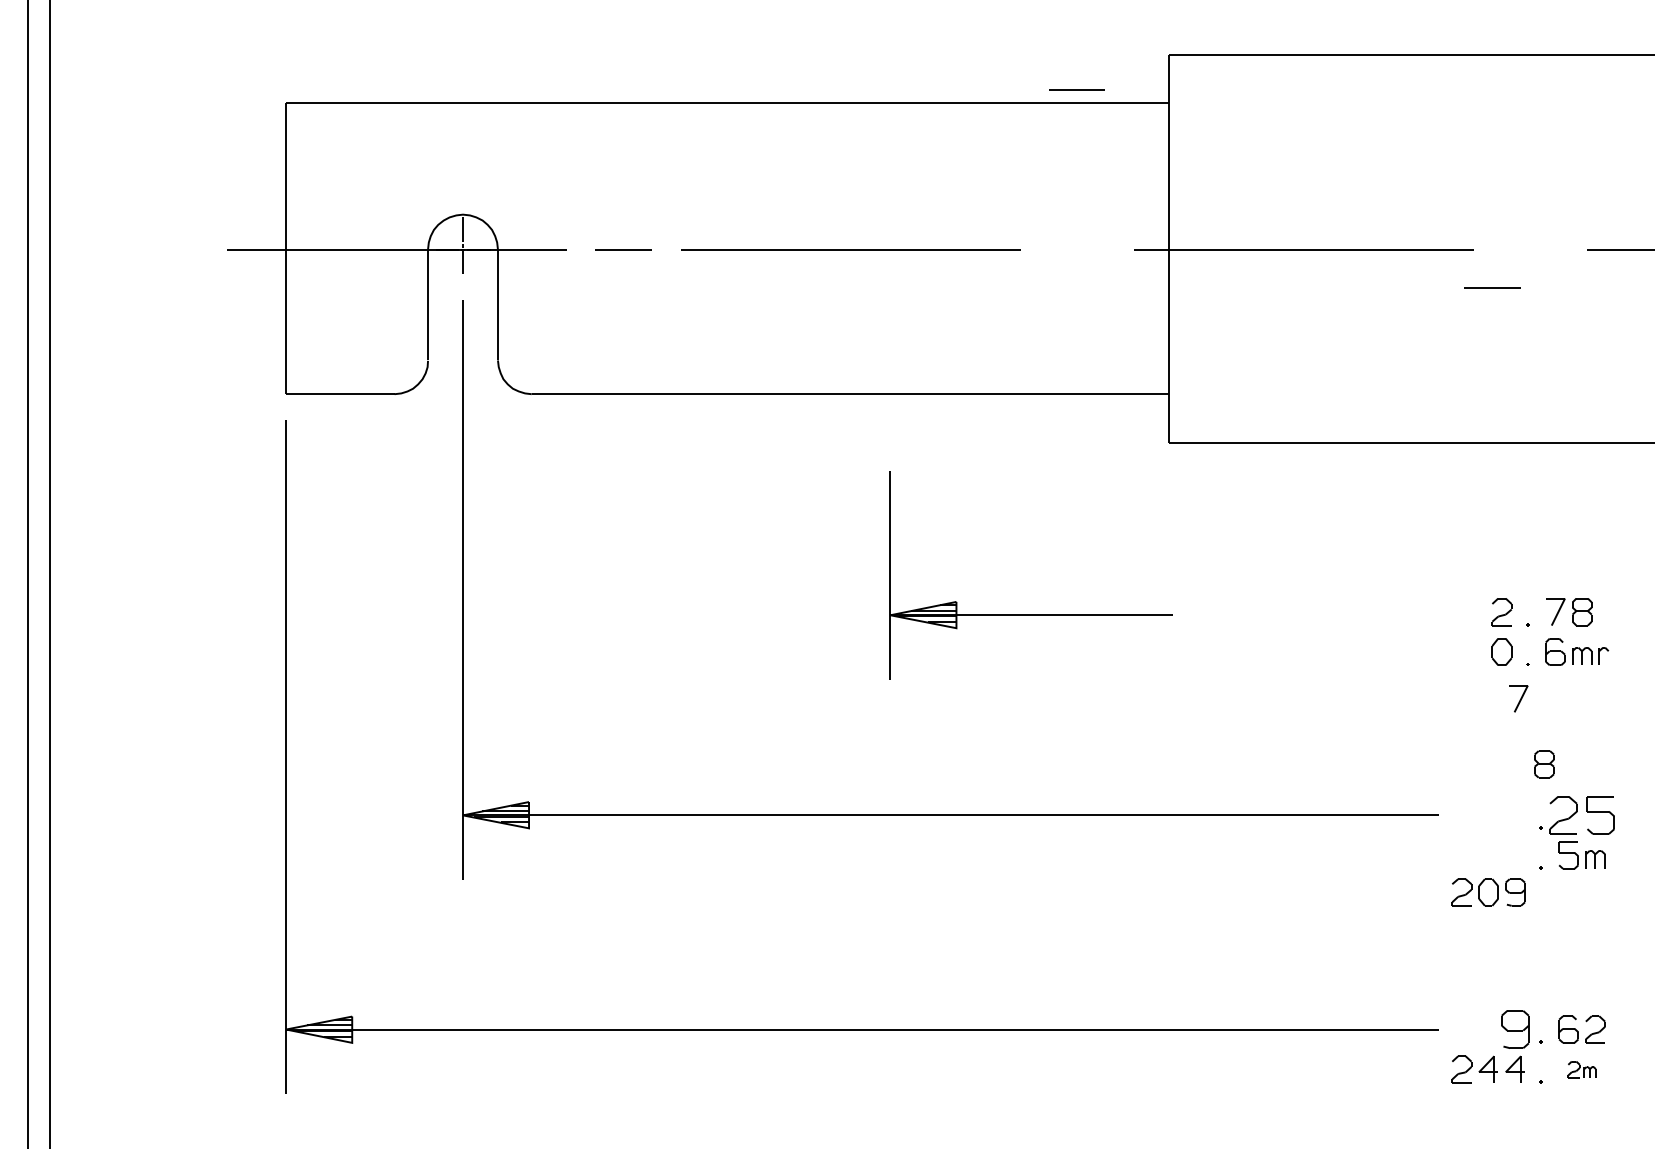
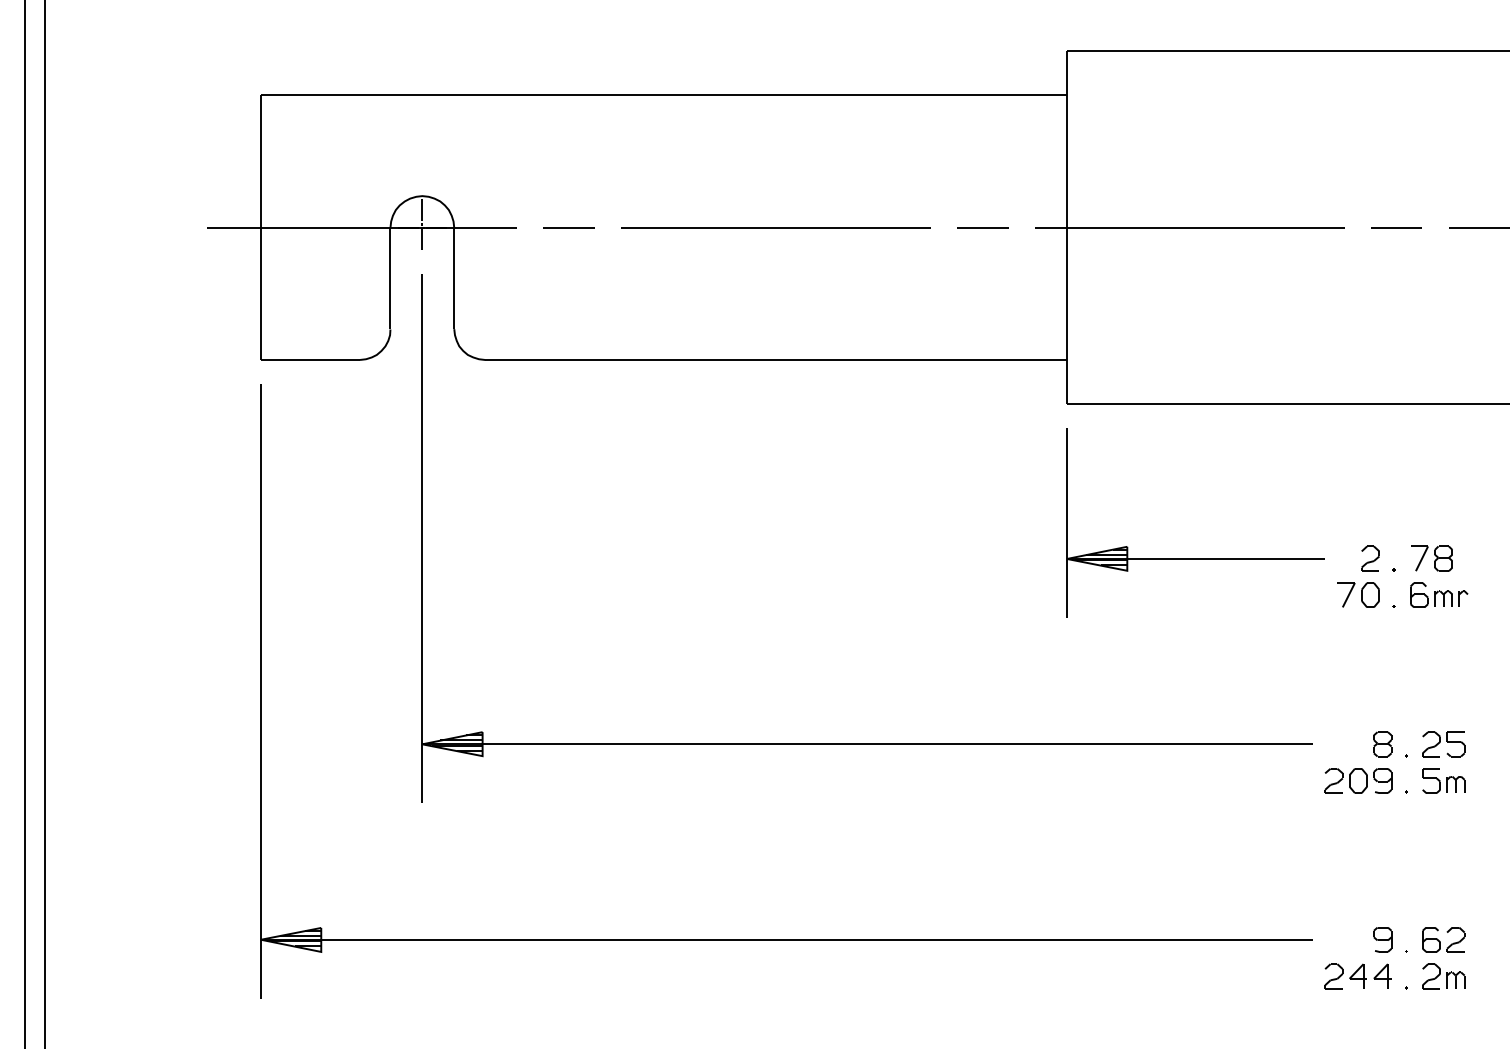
line: (1076, 89) -> (982, 227), moved
line: (1492, 287) -> (1396, 227), moved
part: (1030, 614) -> (1194, 558), moved
part: (1518, 698) -> (1346, 594), moved
part: (1544, 764) -> (1382, 744), moved
part: (1581, 815) -> (1443, 744), size x0.71
part: (1488, 892) -> (1358, 780), moved
part: (1515, 1029) -> (1382, 939), size x0.71
part: (1581, 1069) -> (1443, 976), size x1.67

